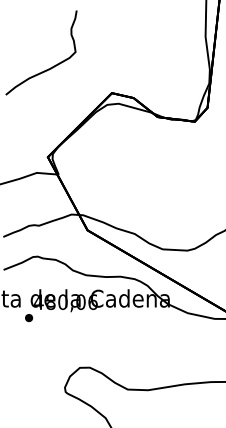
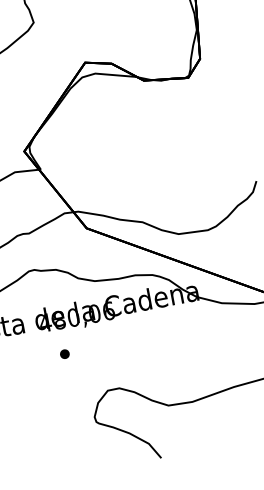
part: (29, 318) -> (65, 354), moved

